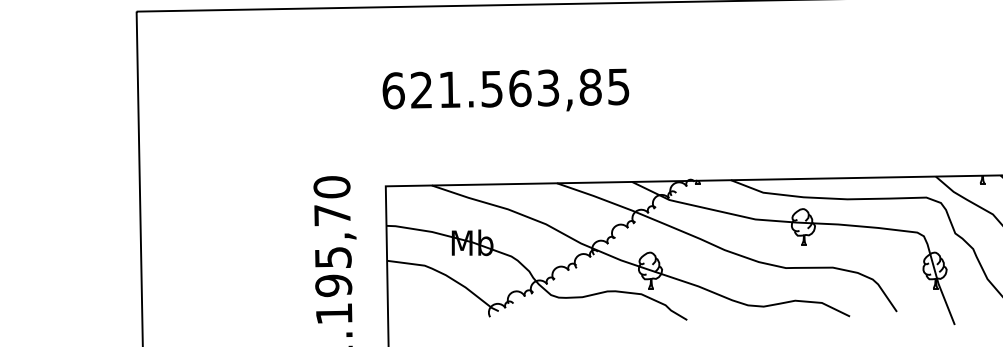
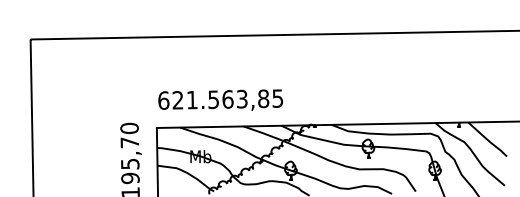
text: (505, 88) -> (220, 99), moved

